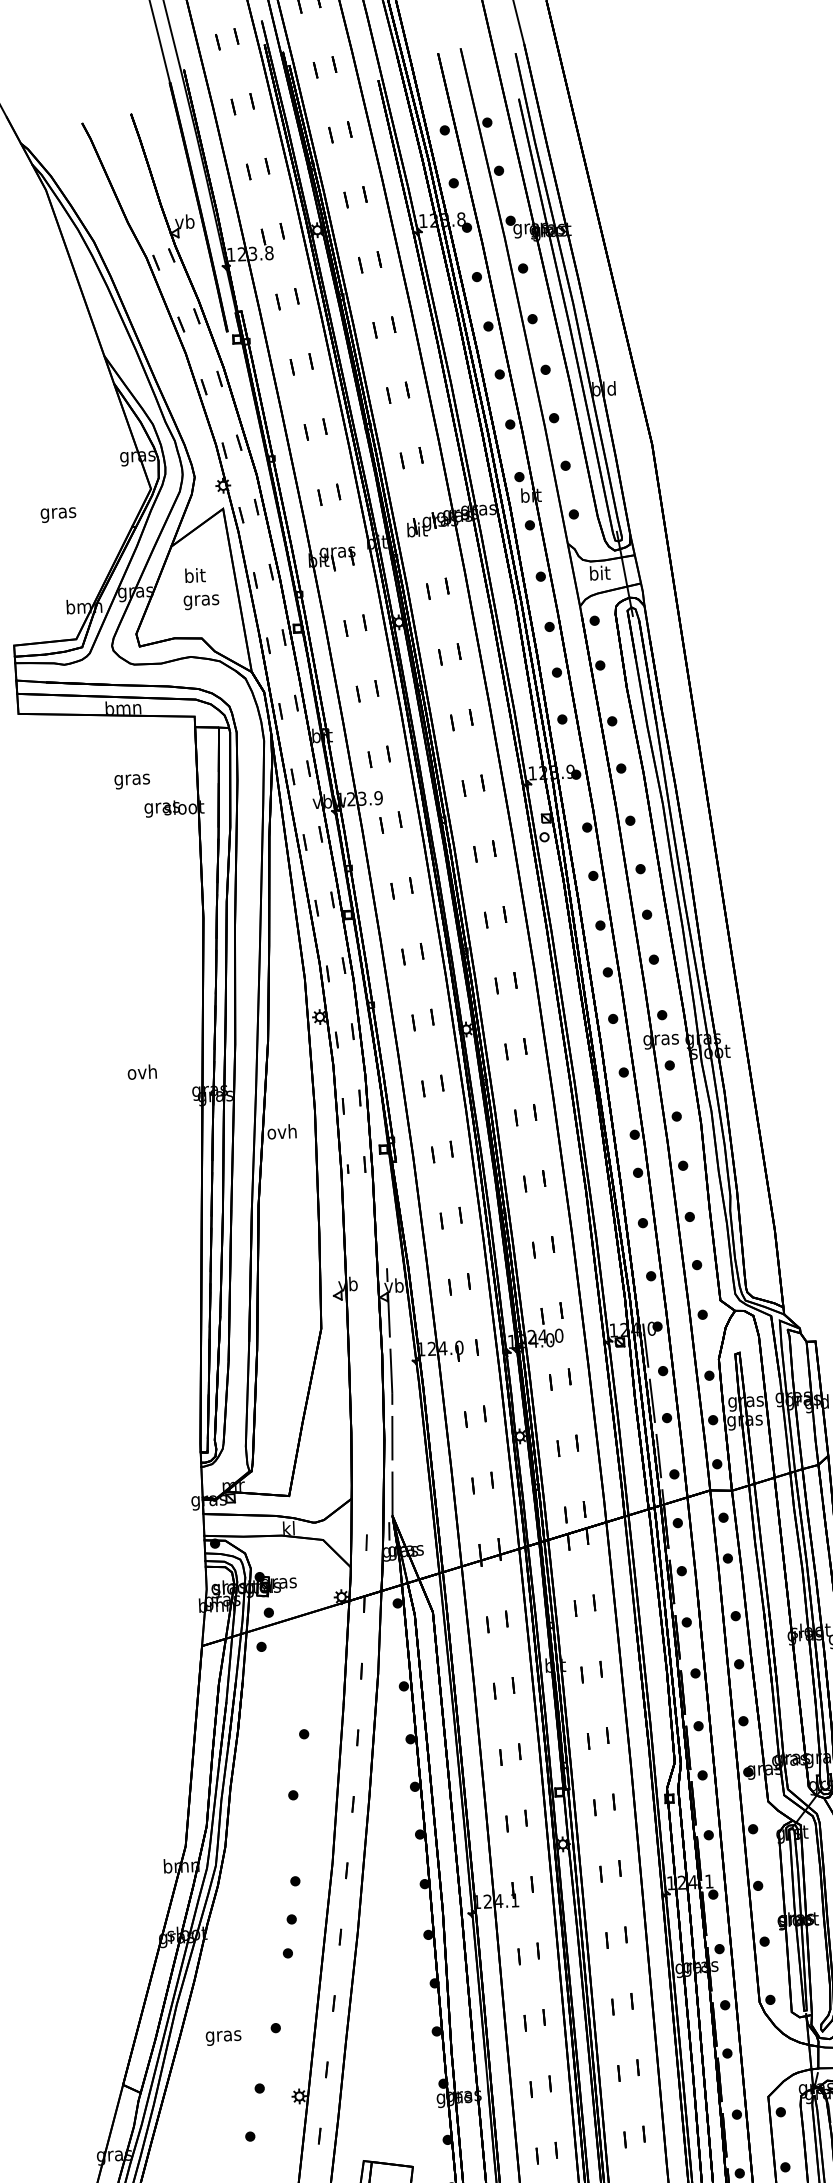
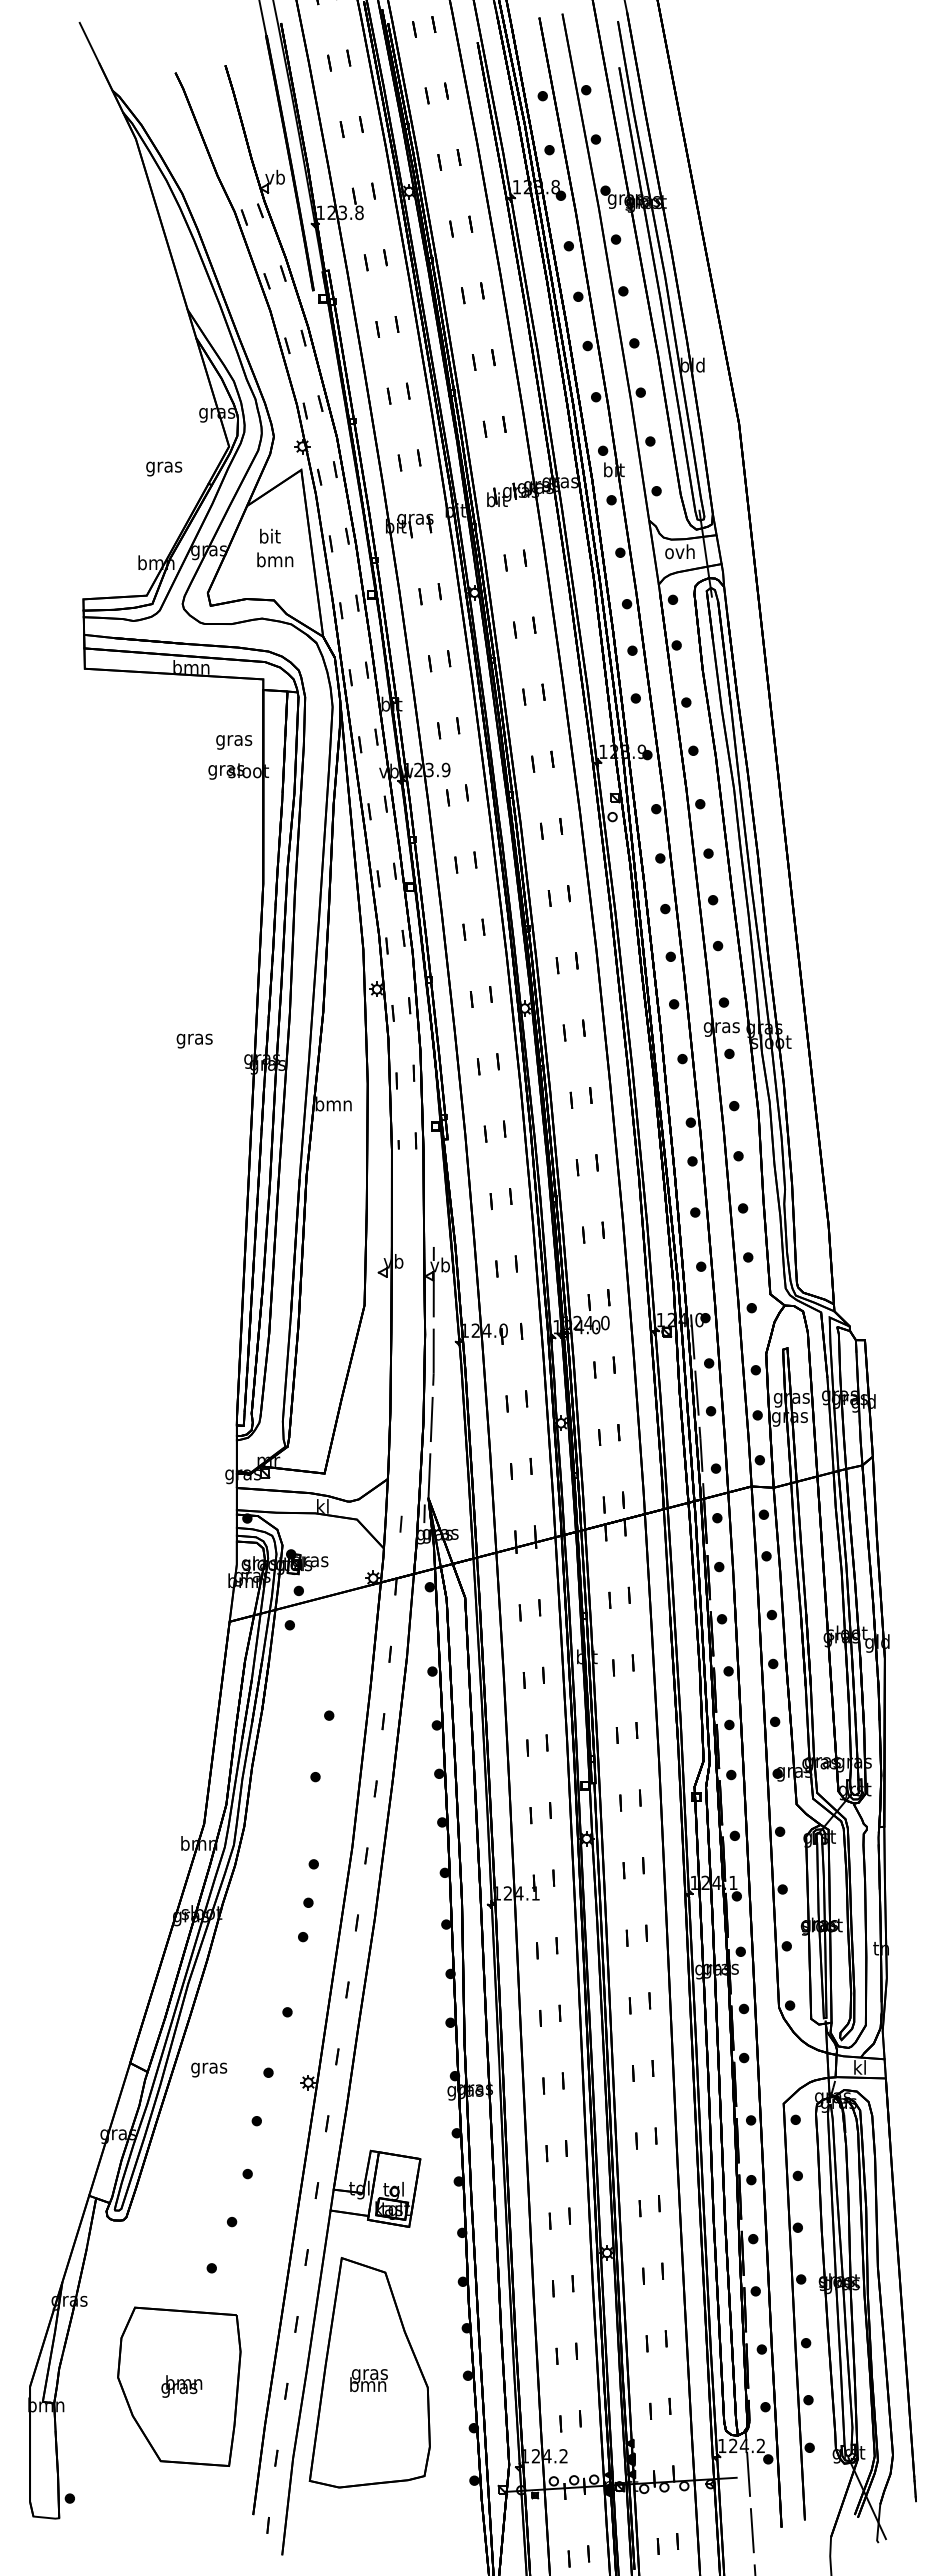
text: (58, 514) -> (164, 468), moved
text: (599, 572) -> (679, 551), bit -> ovh
text: (201, 600) -> (275, 561), gras -> bmn
text: (132, 781) -> (234, 742), moved
text: (142, 1074) -> (194, 1039), ovh -> gras
text: (282, 1131) -> (333, 1103), ovh -> bmn
text: (223, 2037) -> (209, 2069), moved

